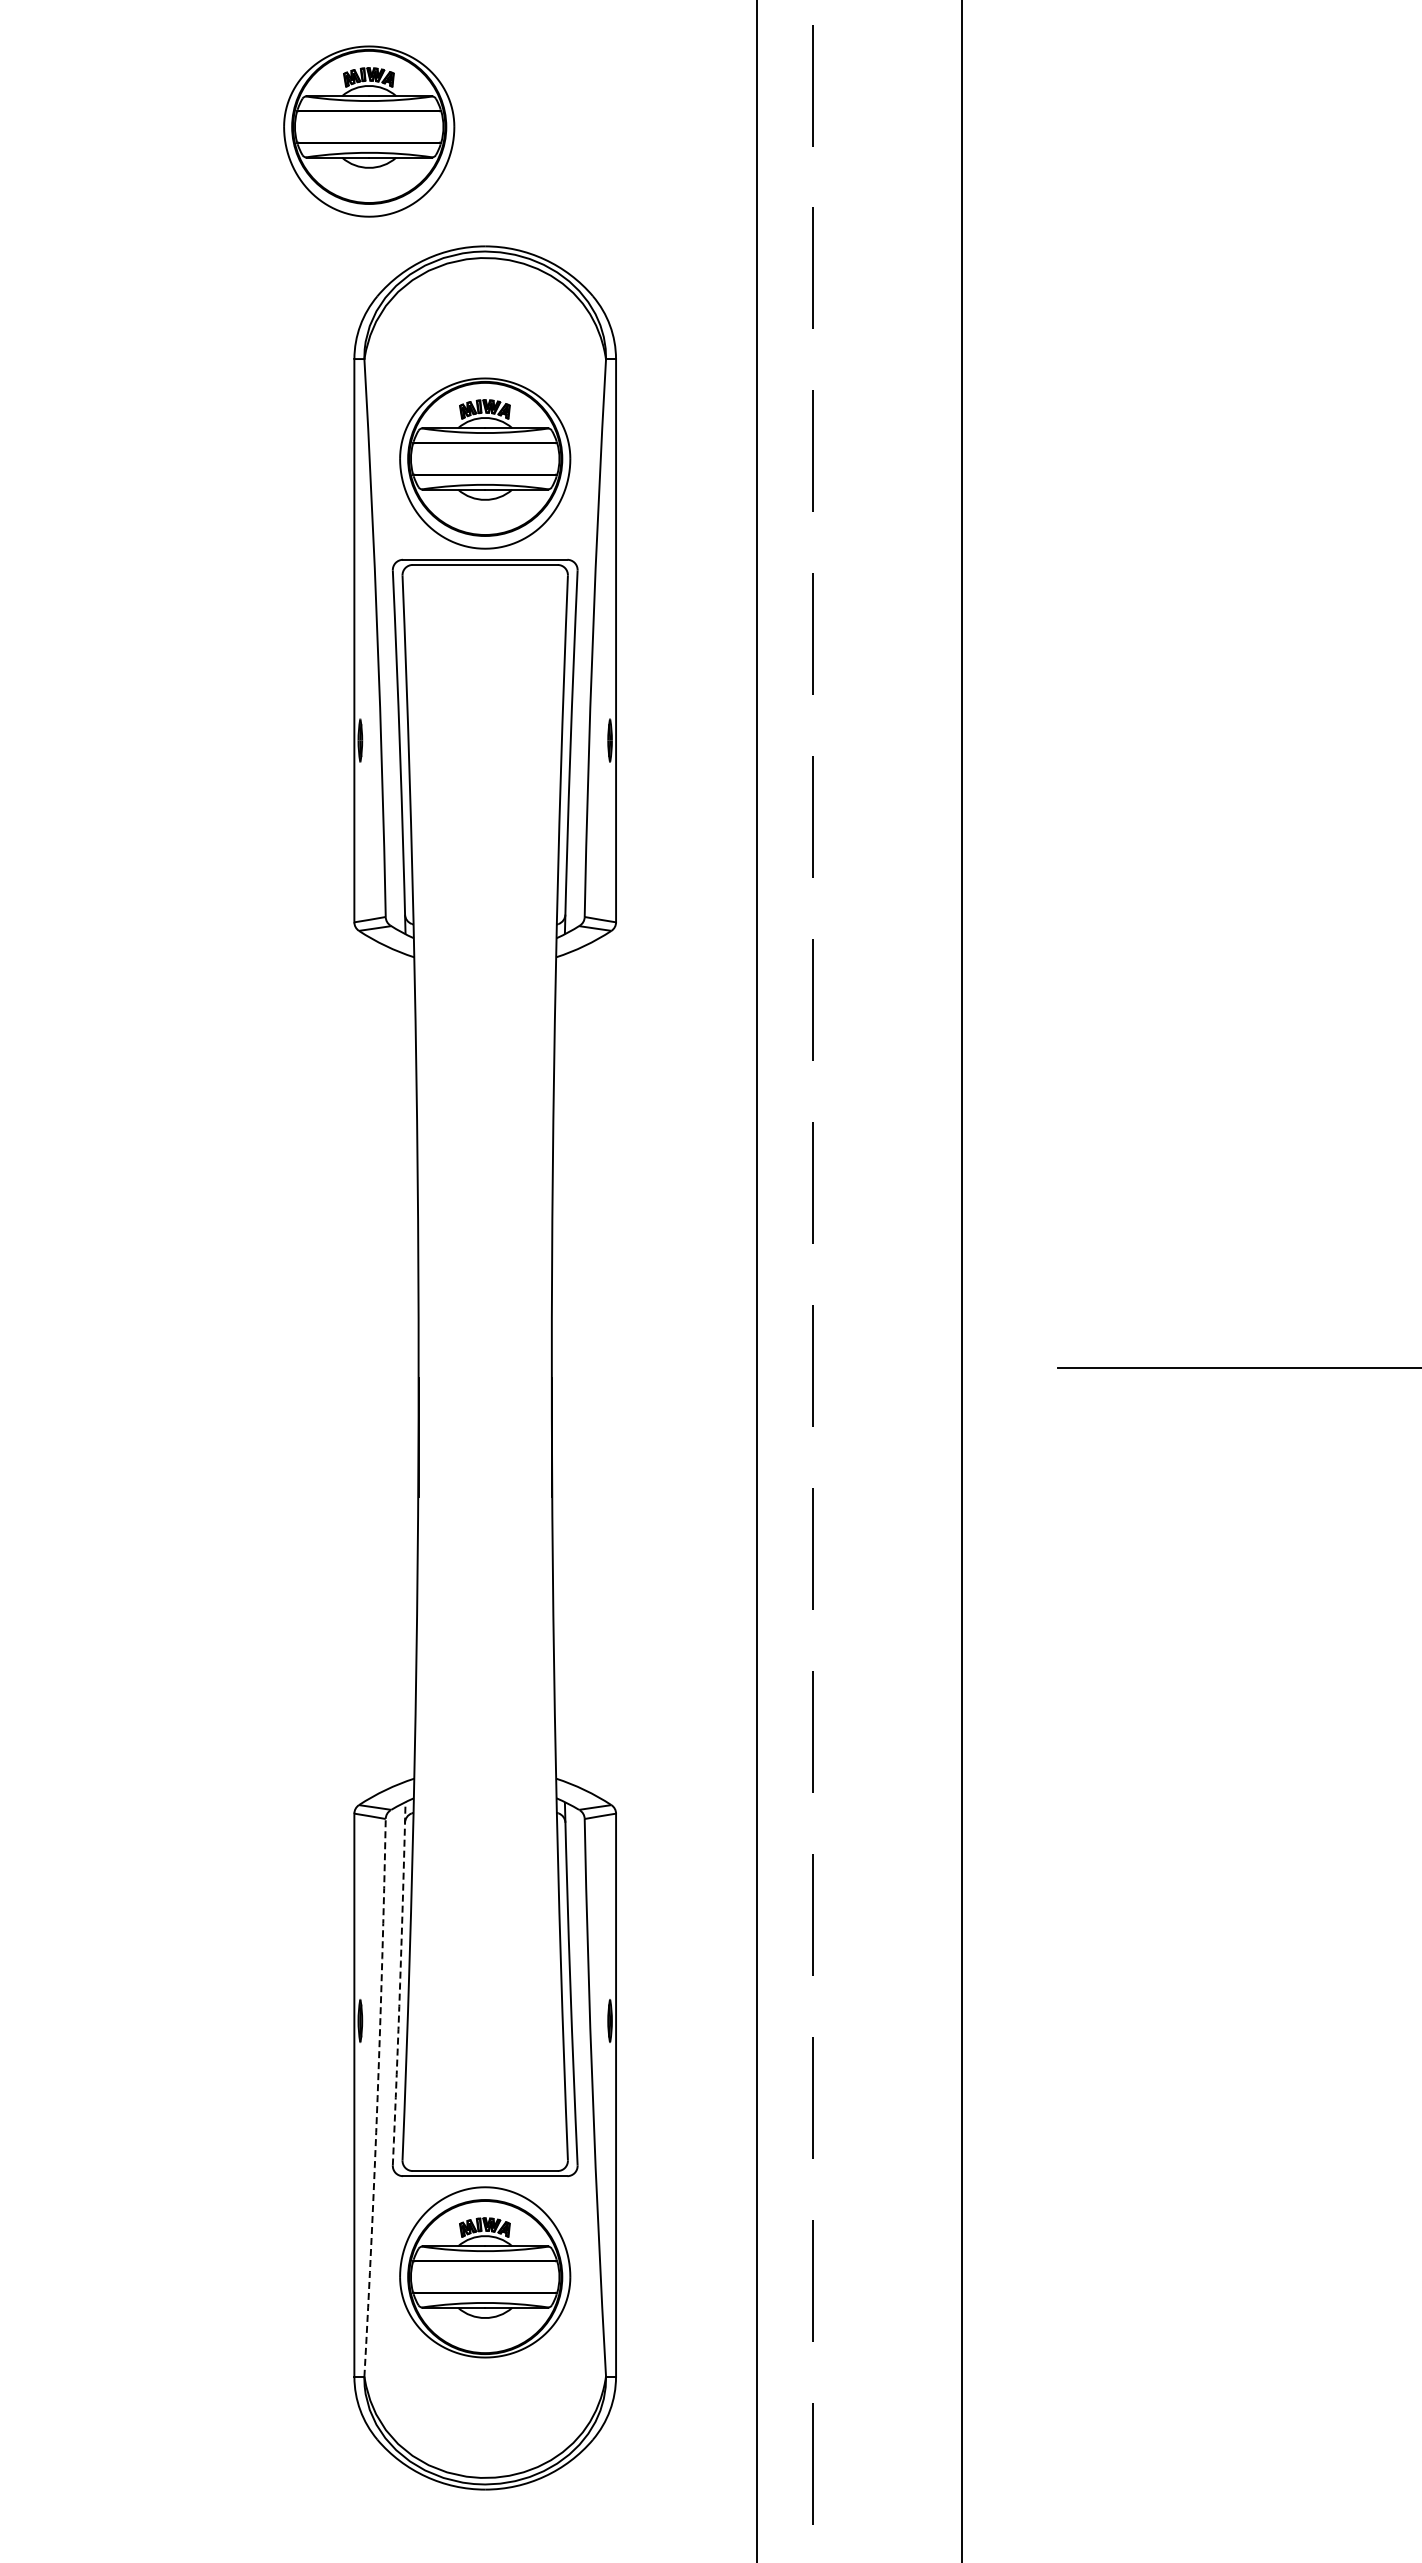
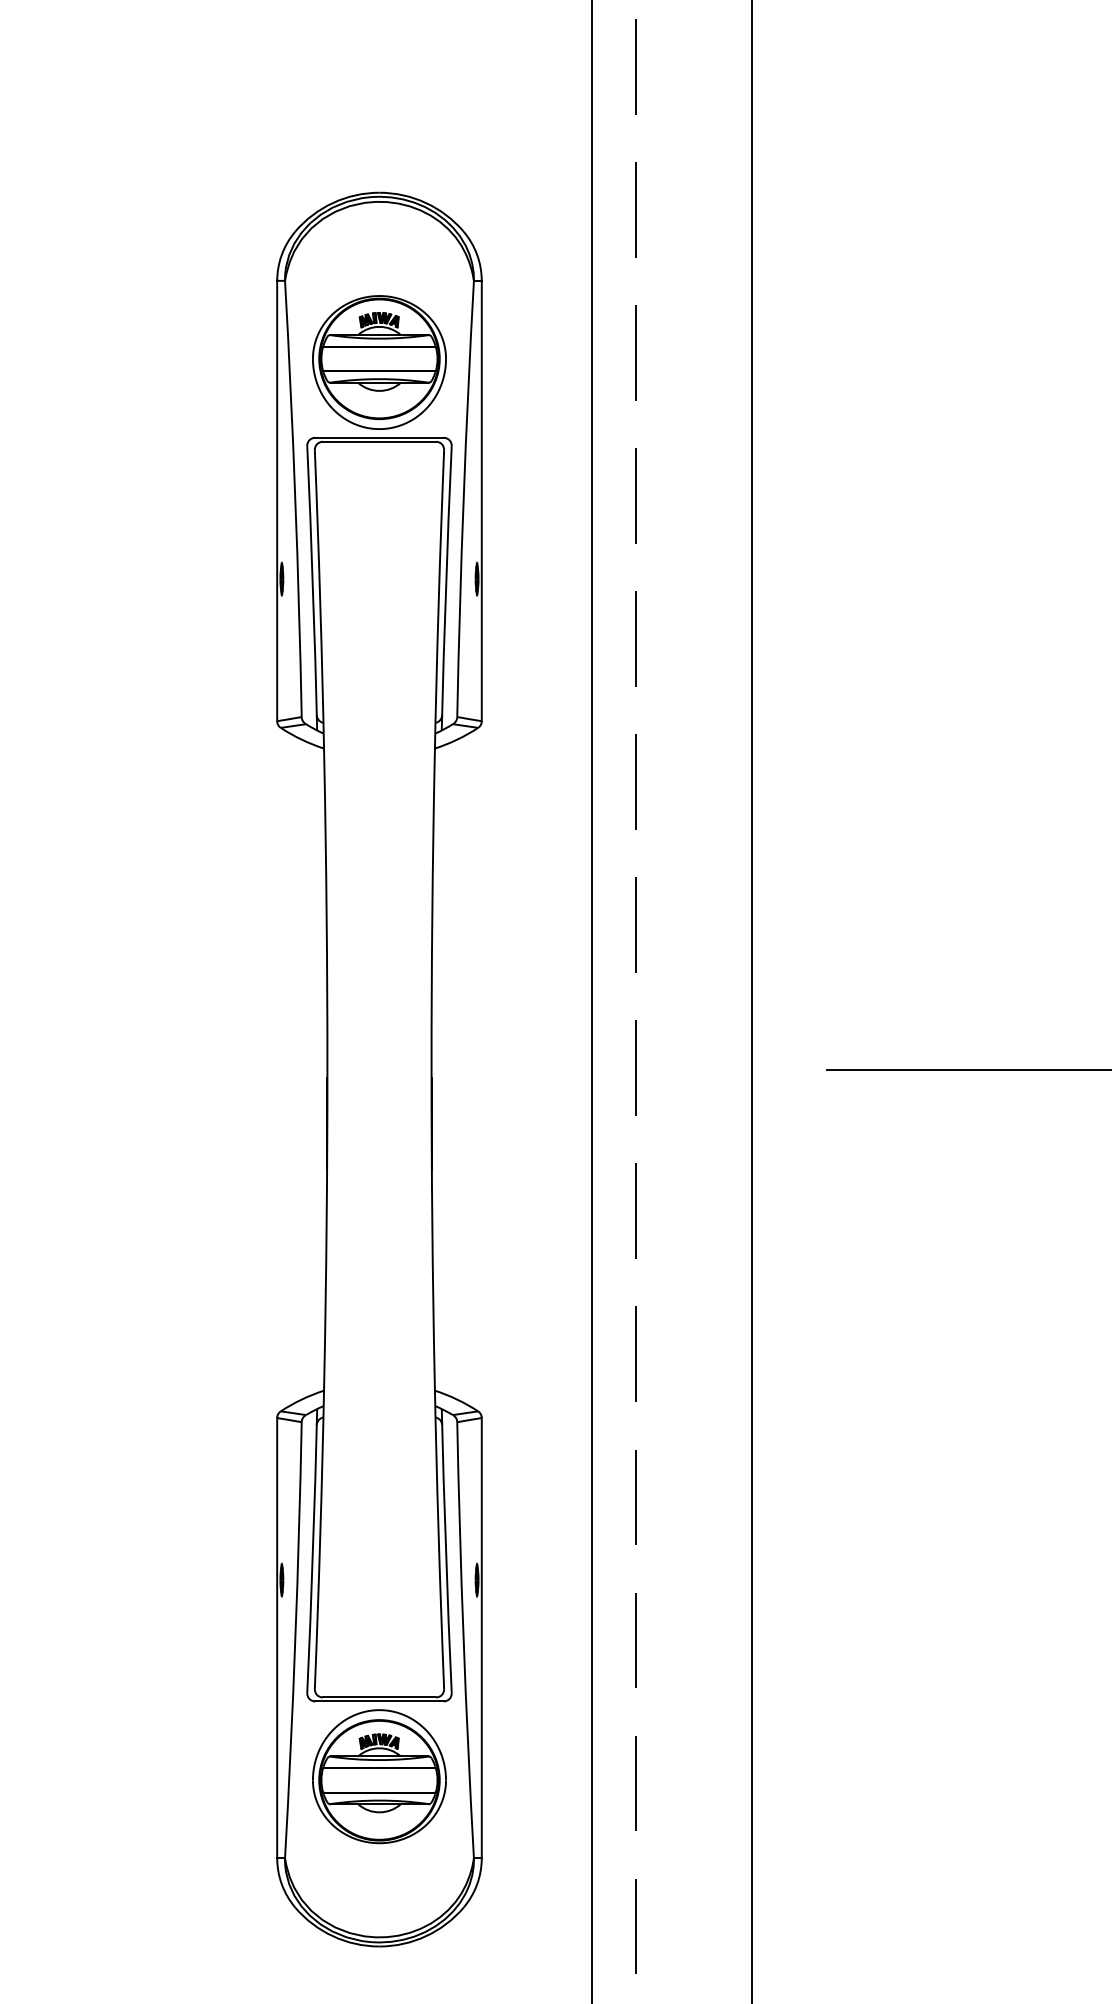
part: (369, 131) -> (289, 102), removed
arc: (400, 1983) -> (313, 1550), dashed -> solid
arc: (377, 2097) -> (295, 1639), dashed -> solid

